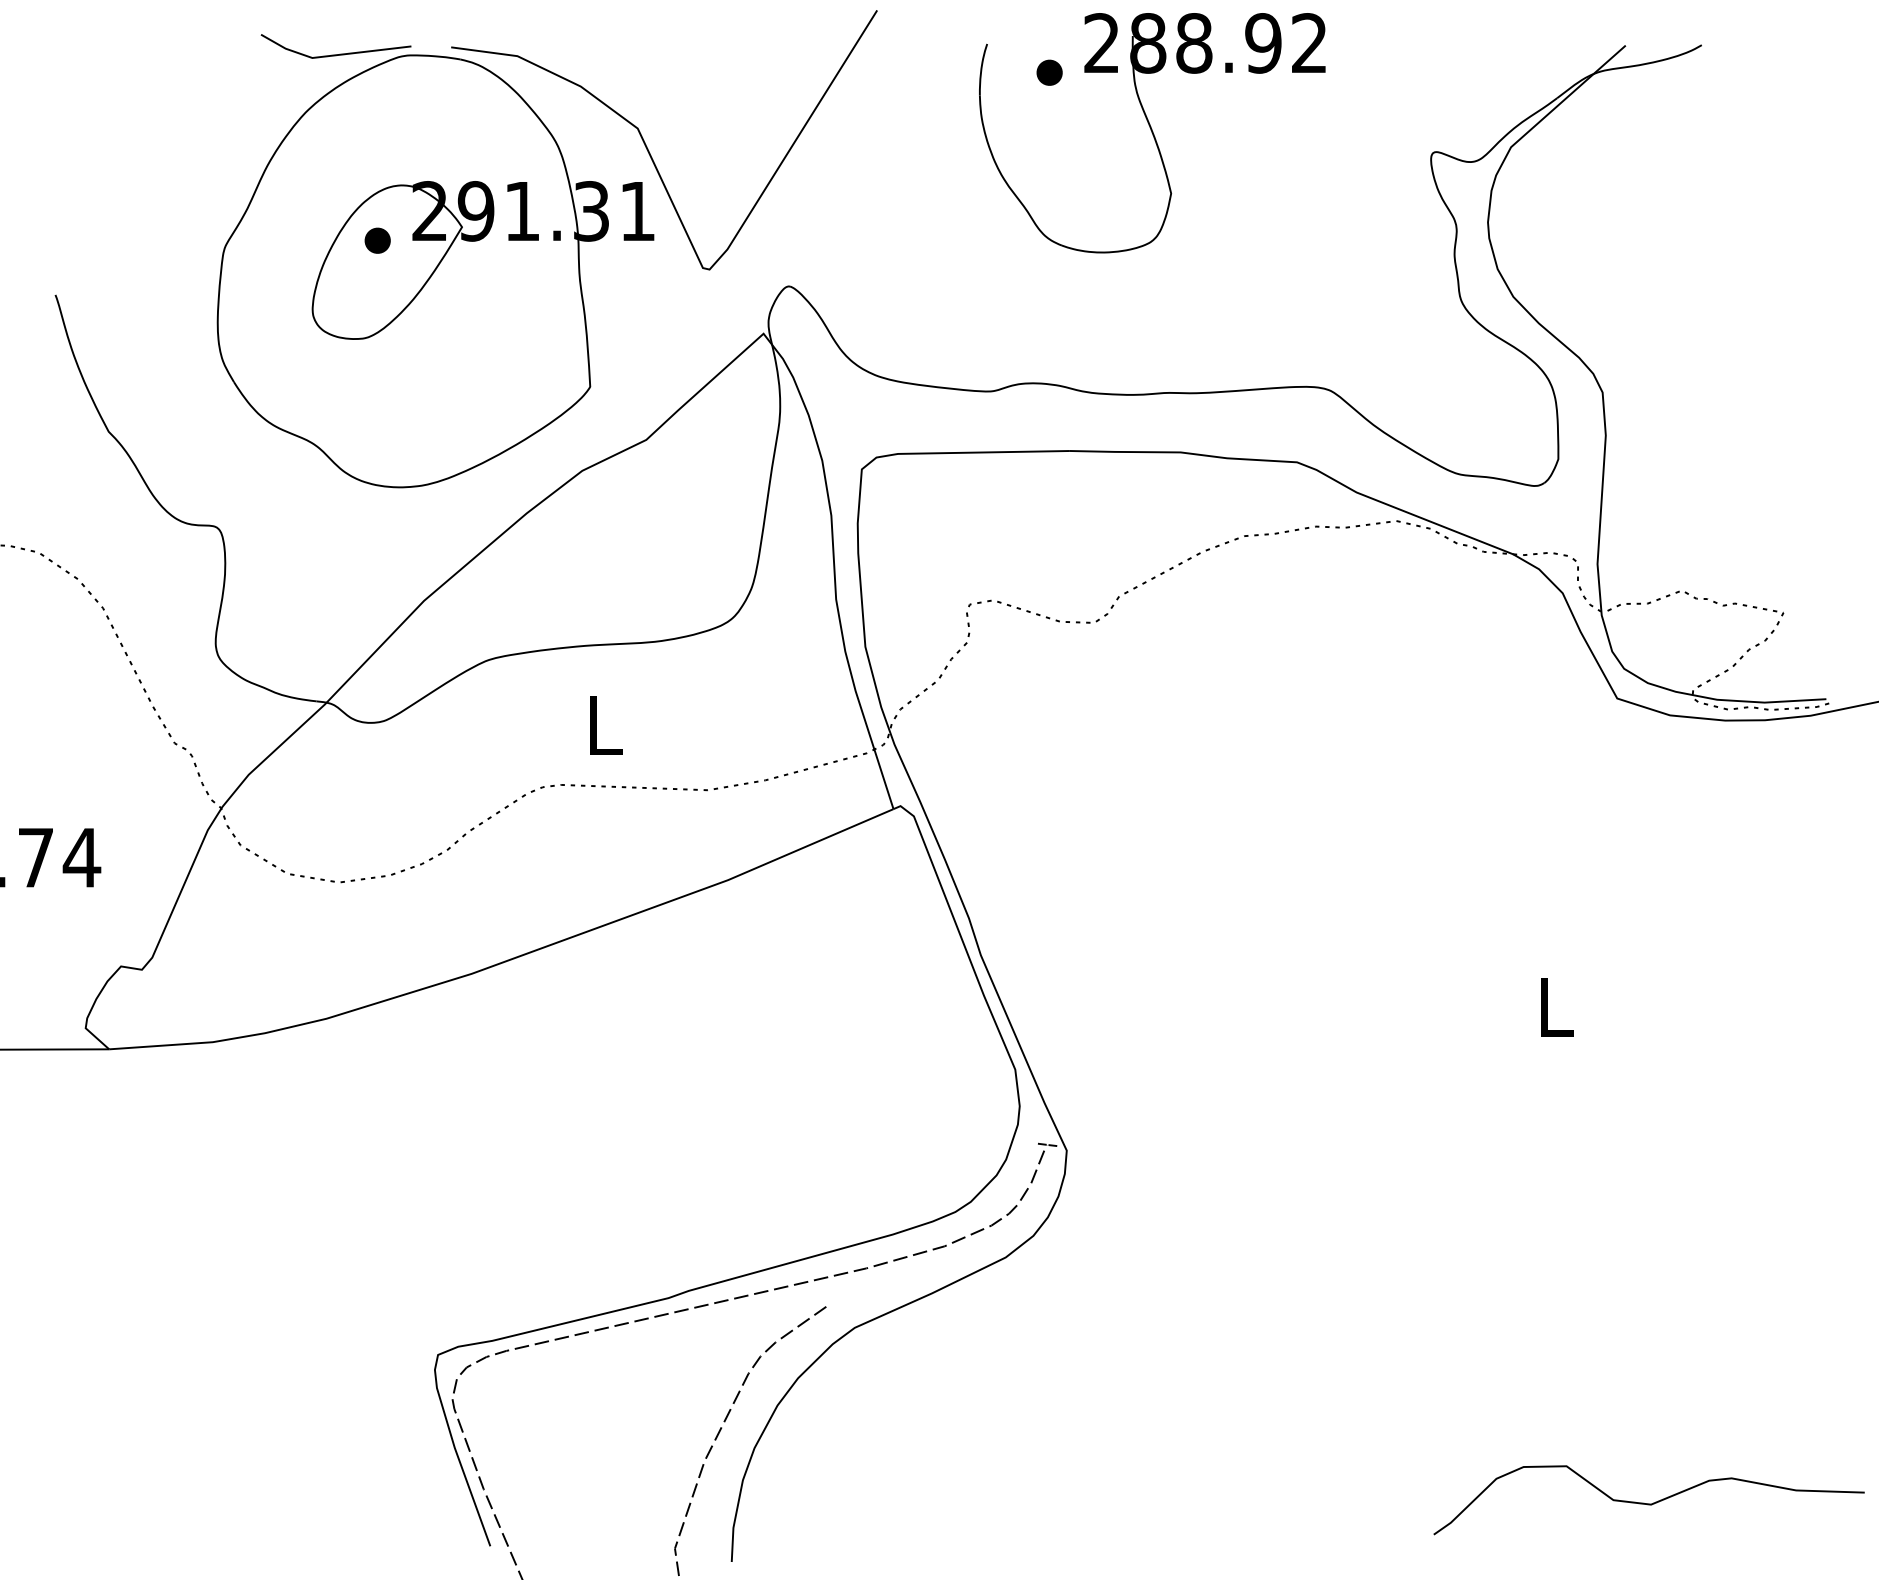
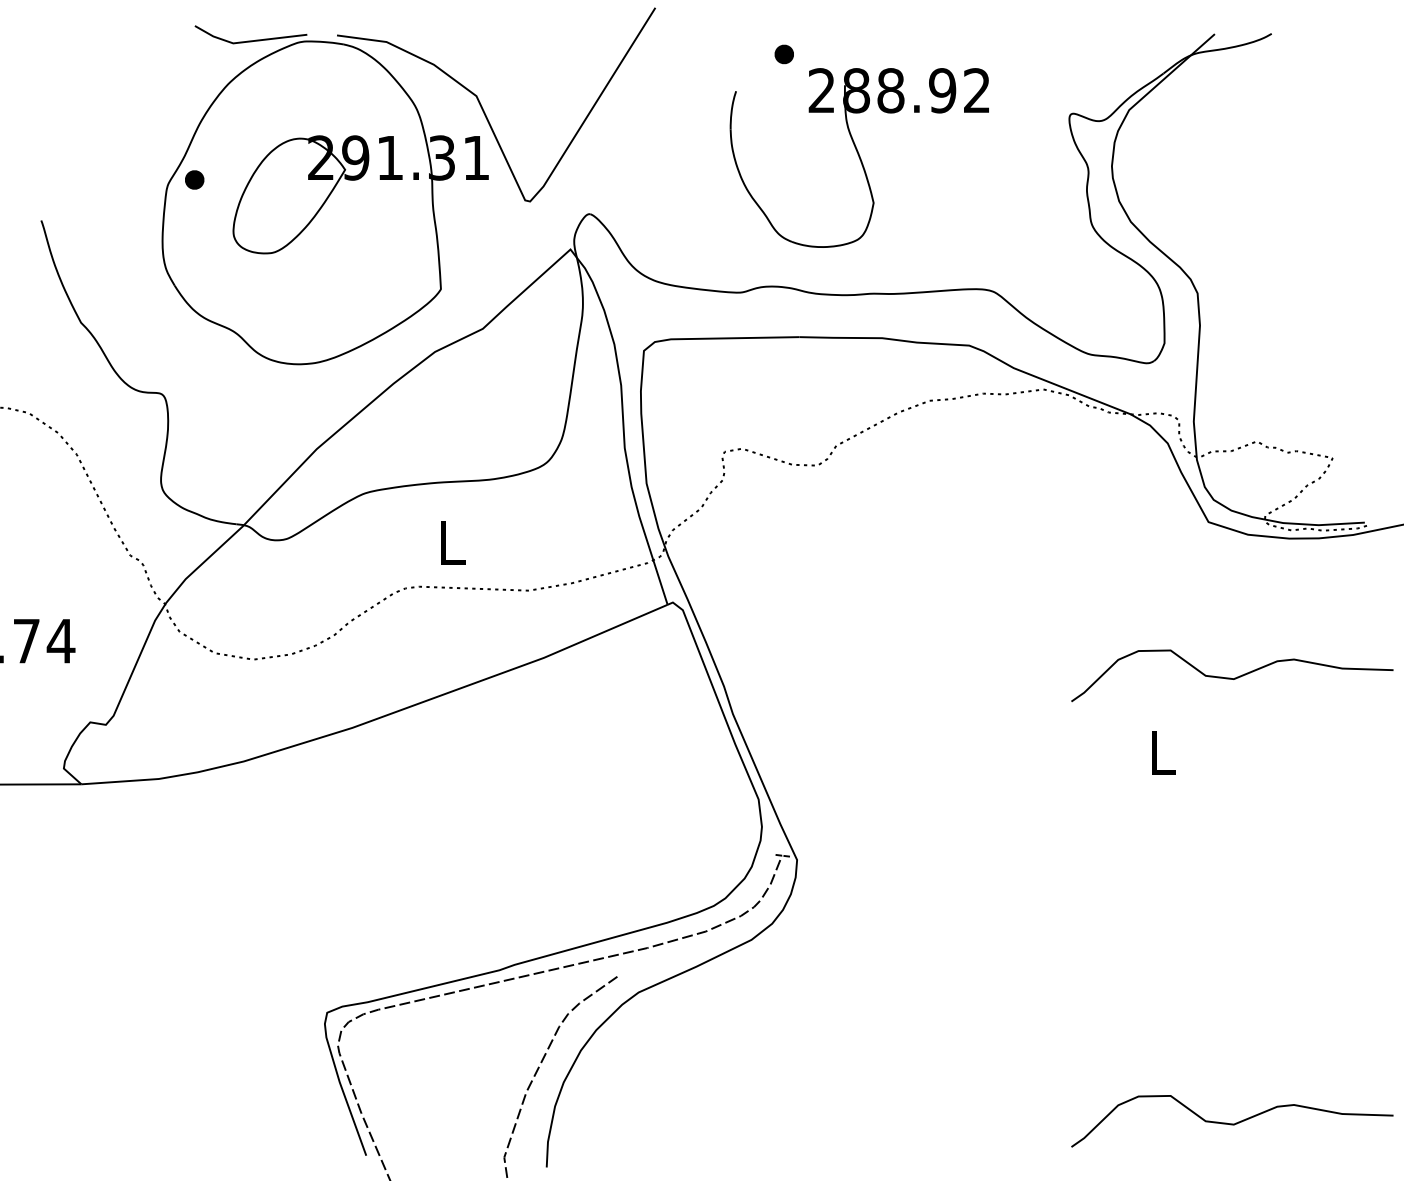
part: (1152, 133) -> (859, 158), moved
part: (377, 240) -> (194, 179), moved
curve: (1648, 907) -> (1231, 678), added

